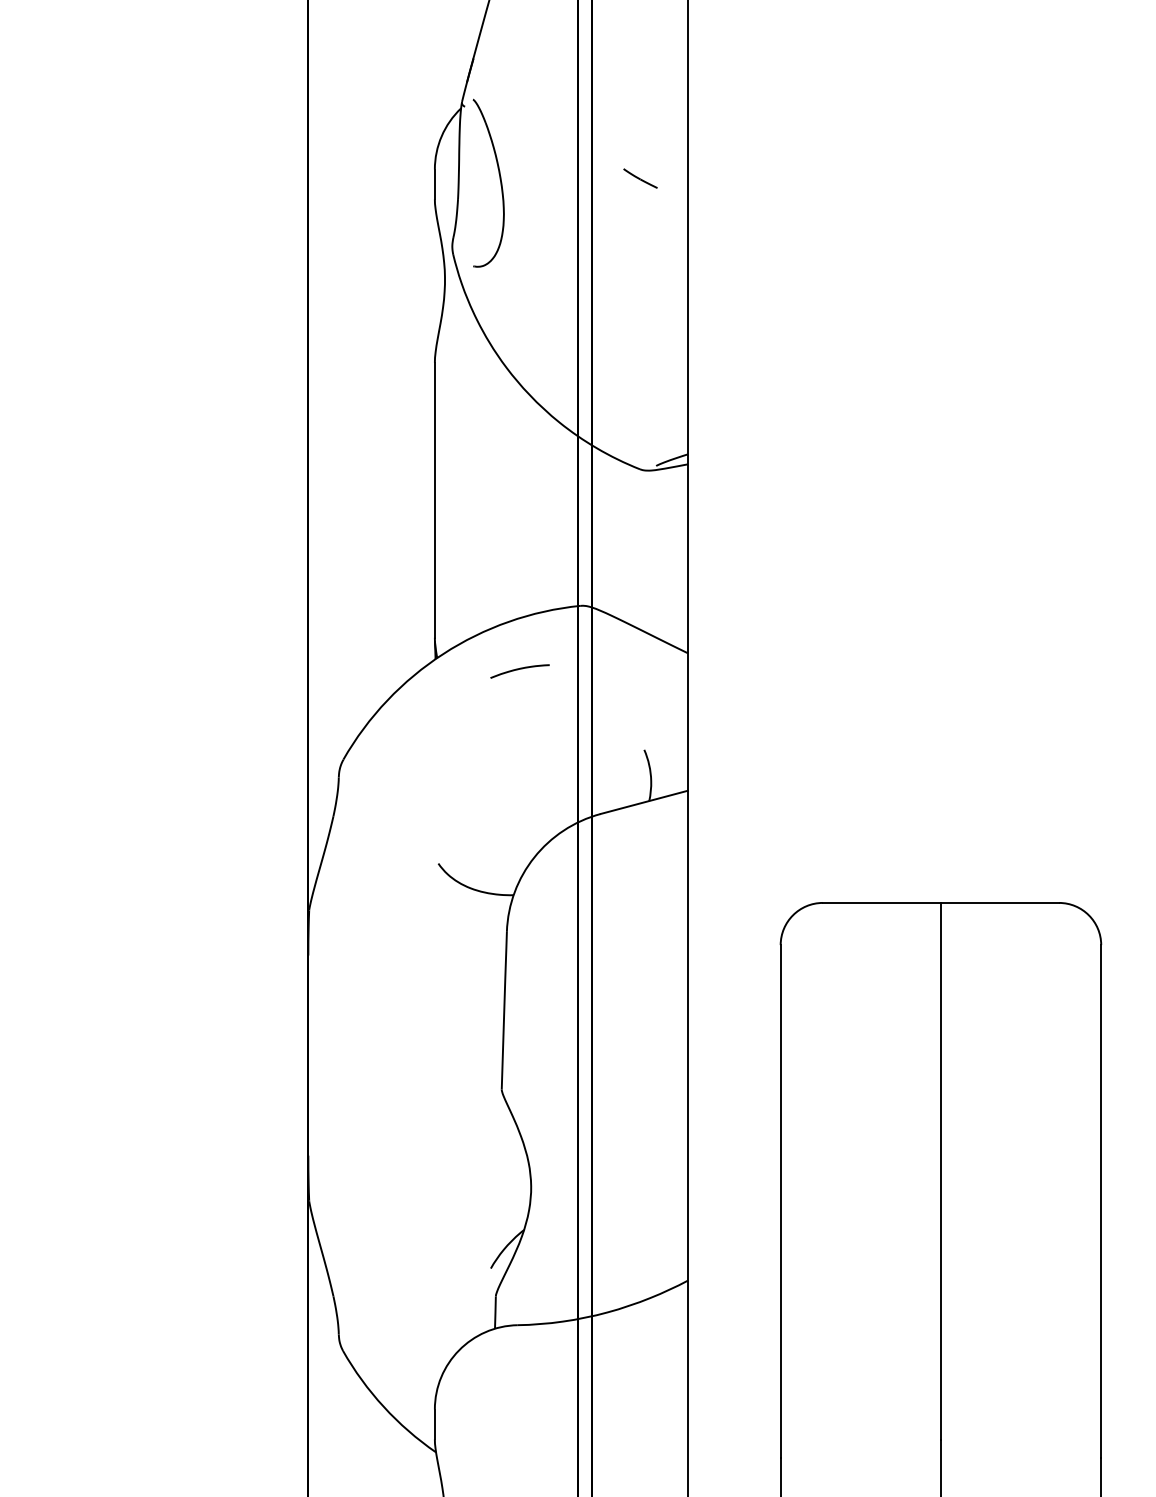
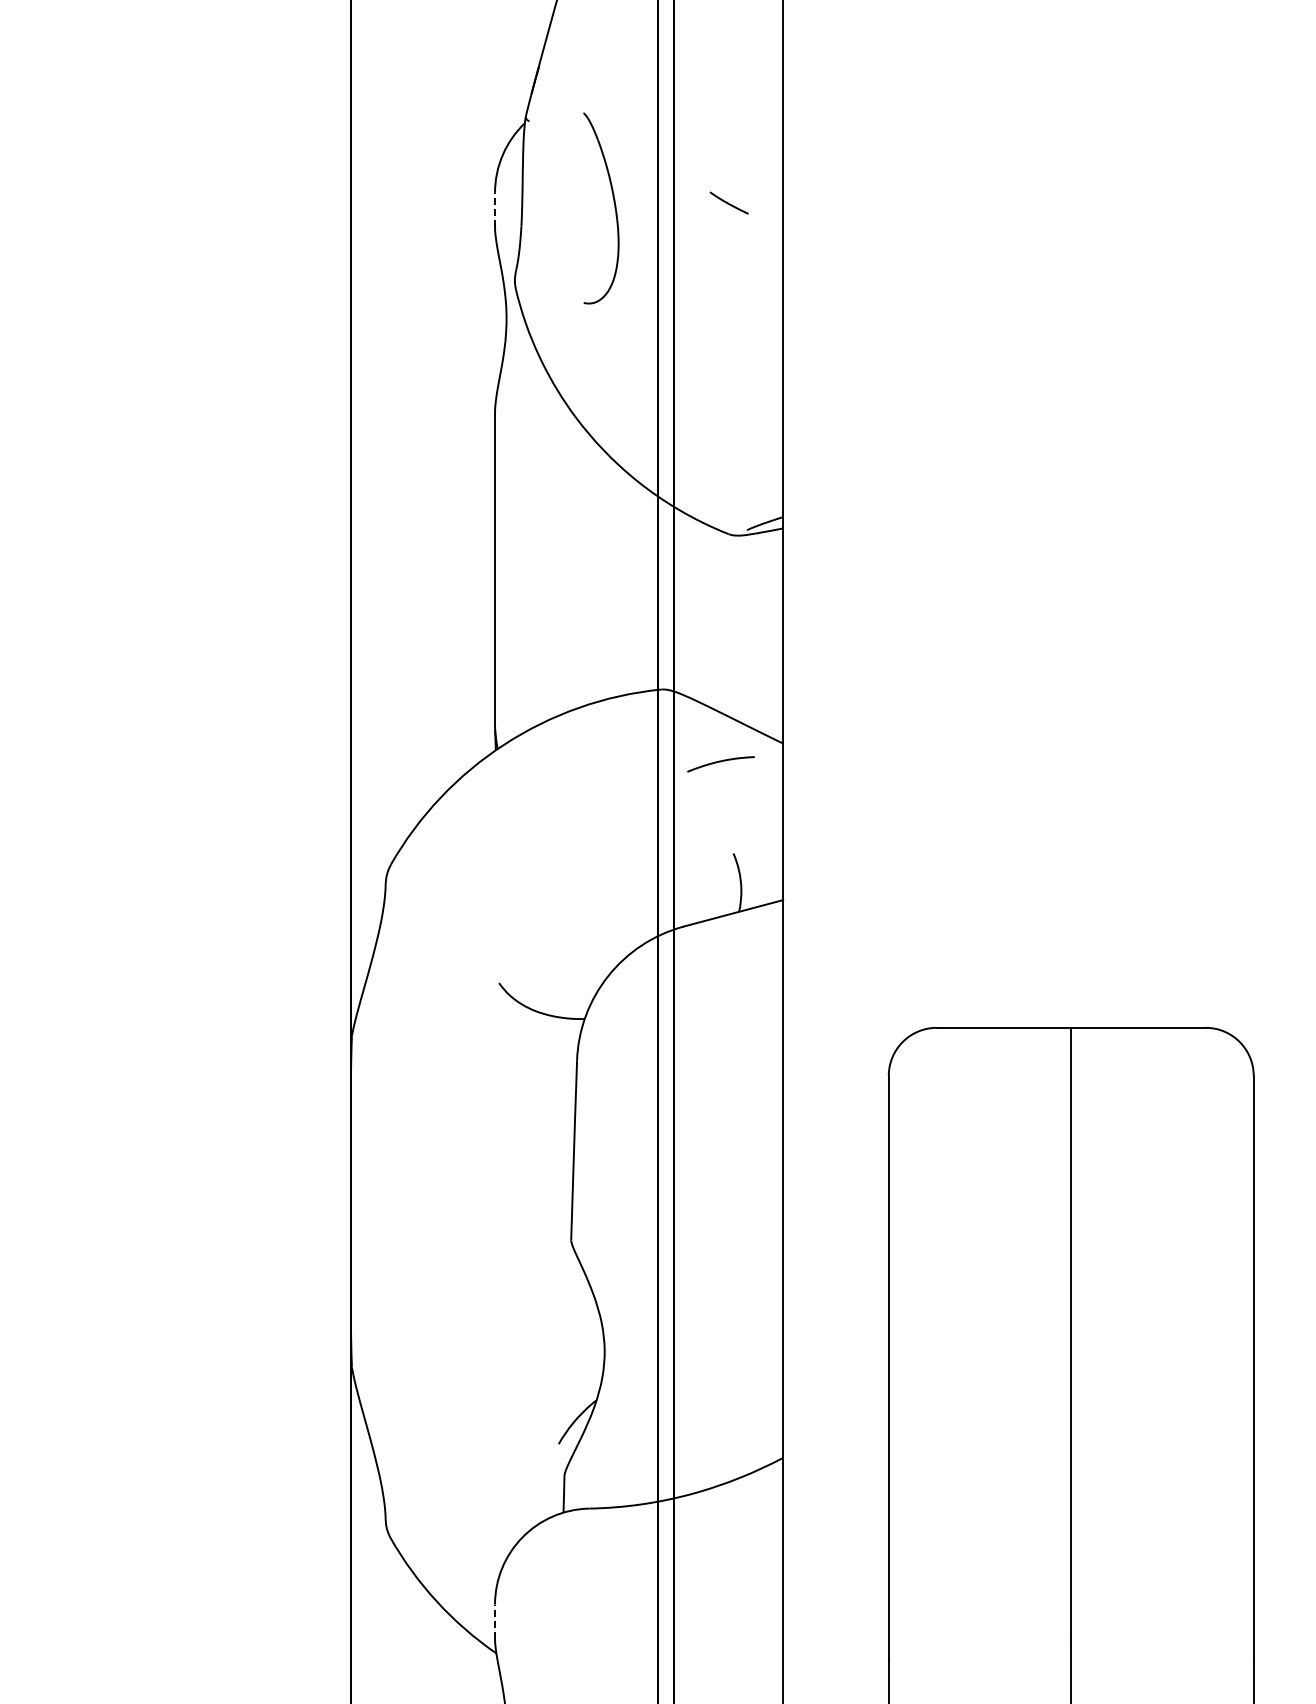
part: (500, 183) -> (614, 208), moved
line: (435, 184) -> (495, 209), solid -> dashed
curve: (519, 669) -> (720, 762), moved
line: (435, 1424) -> (495, 1621), solid -> dashed

